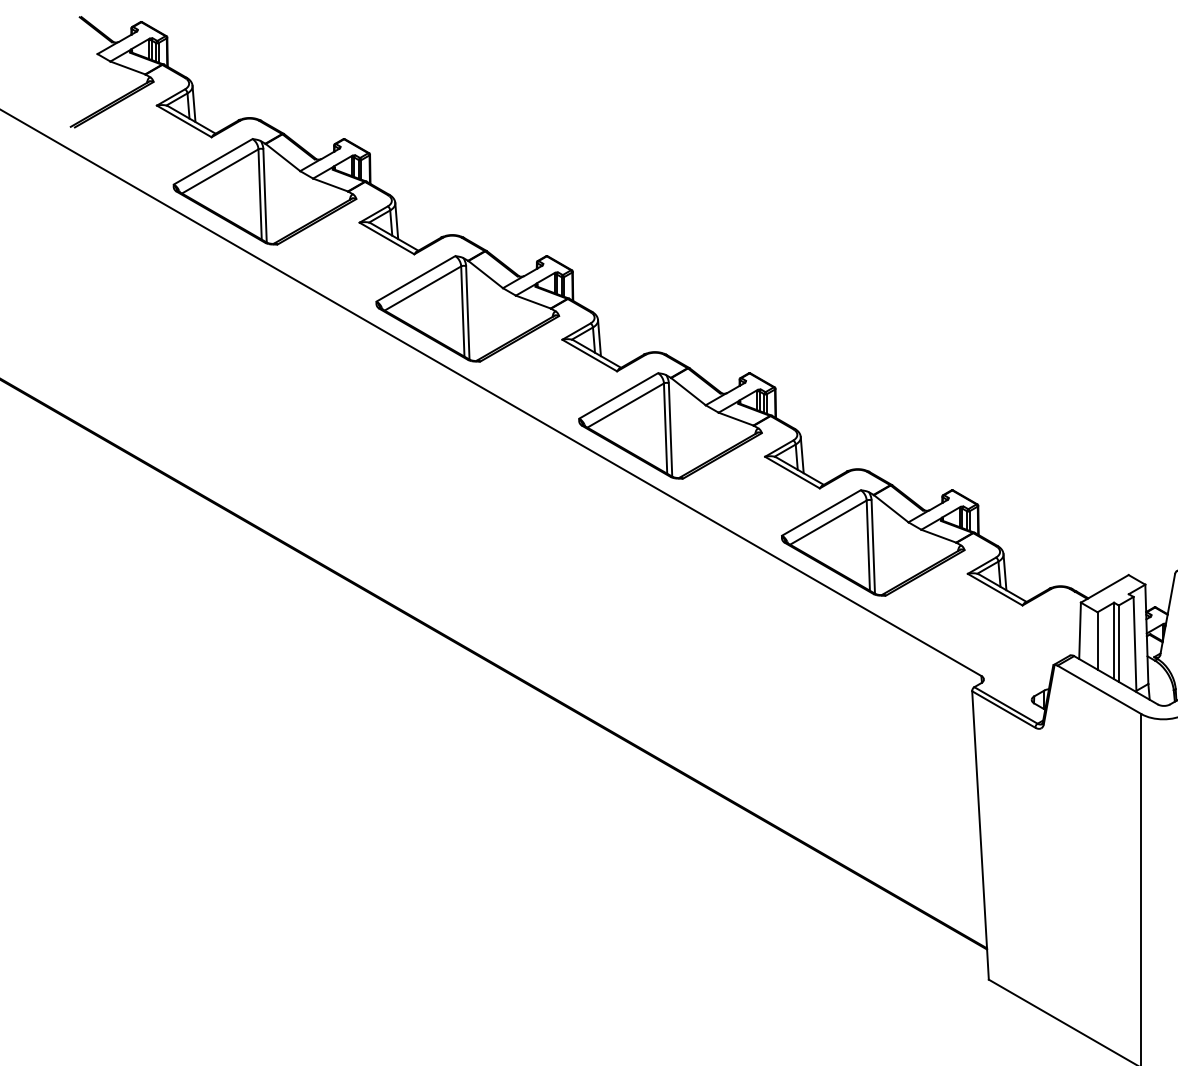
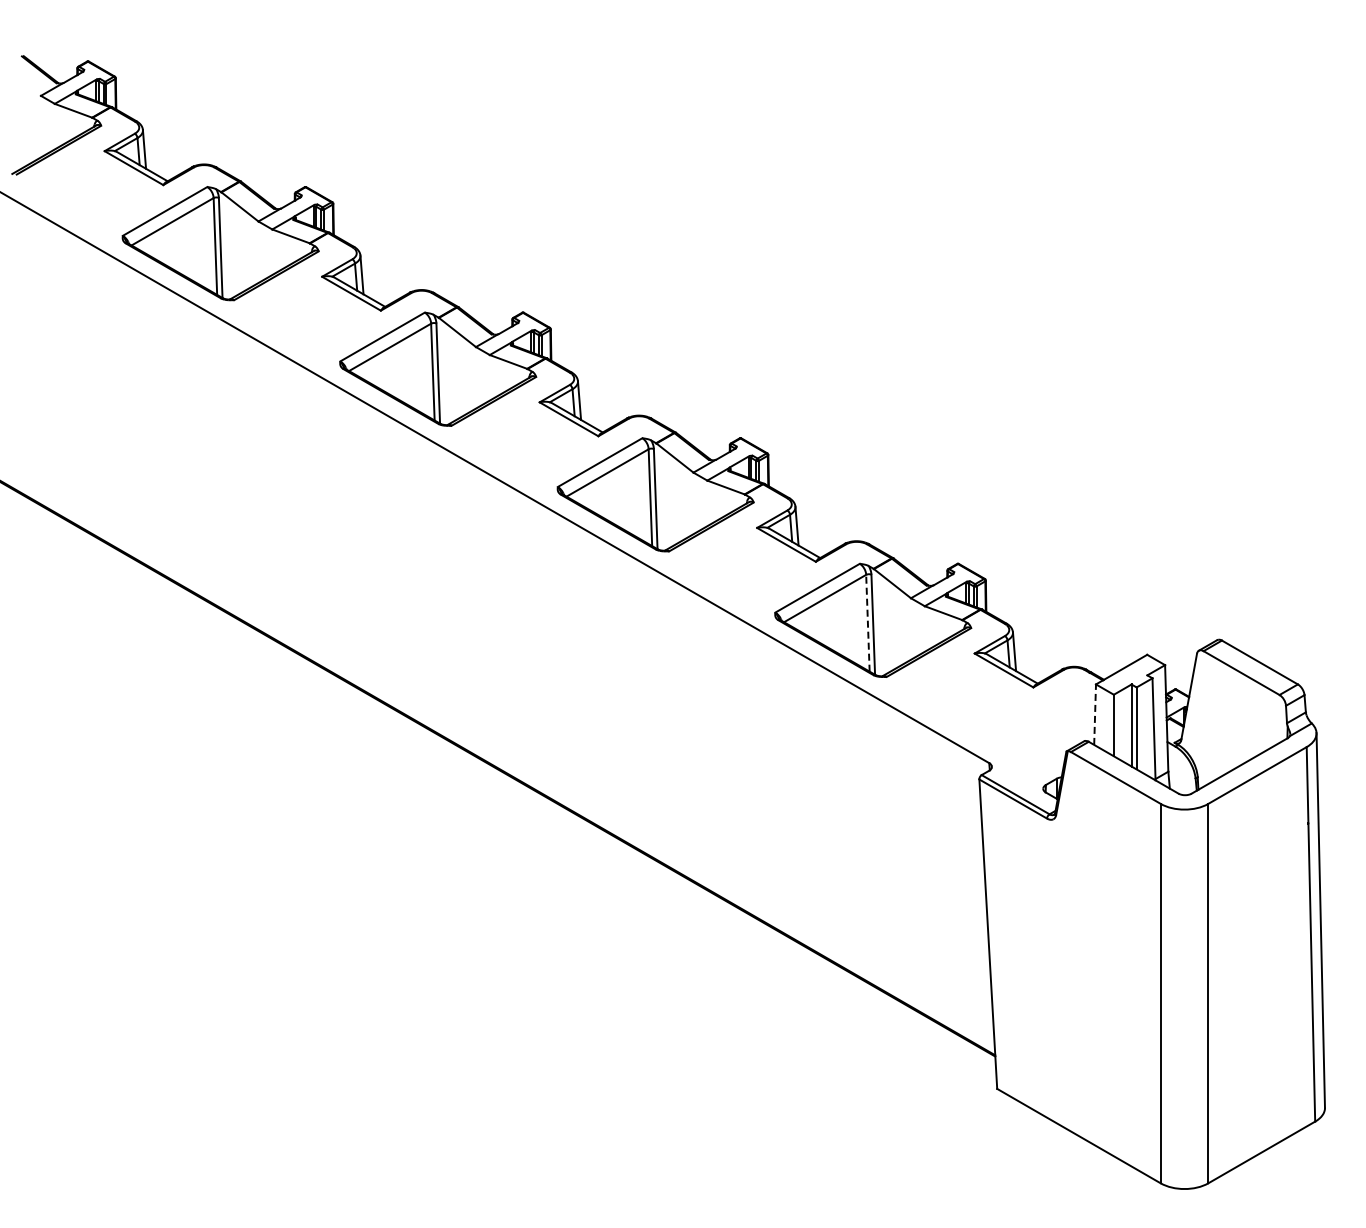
line: (867, 544) -> (867, 622), solid -> dashed
line: (1080, 630) -> (1095, 714), solid -> dashed

